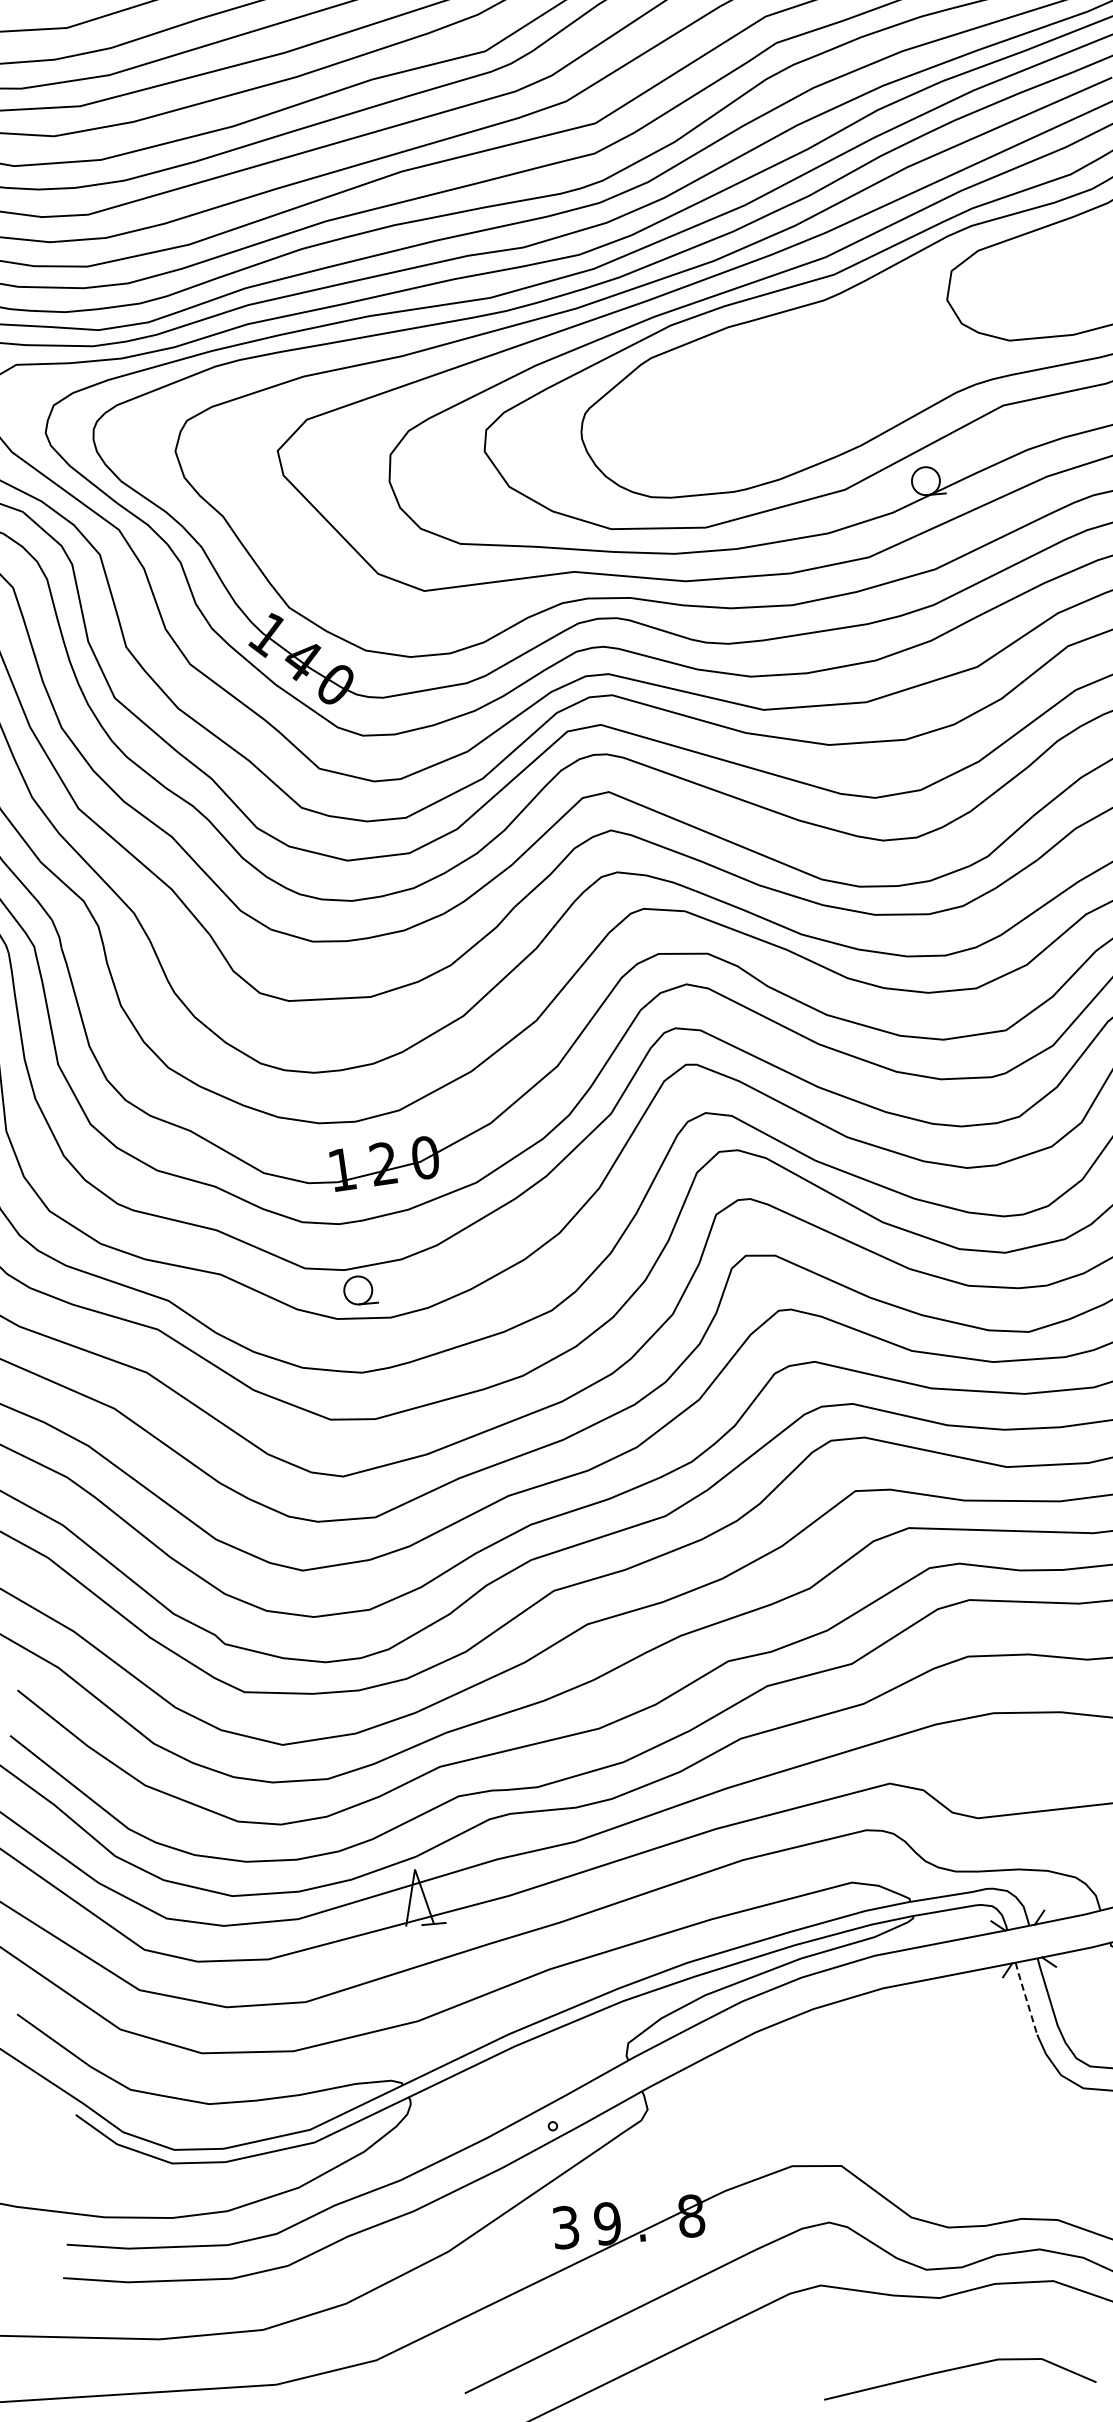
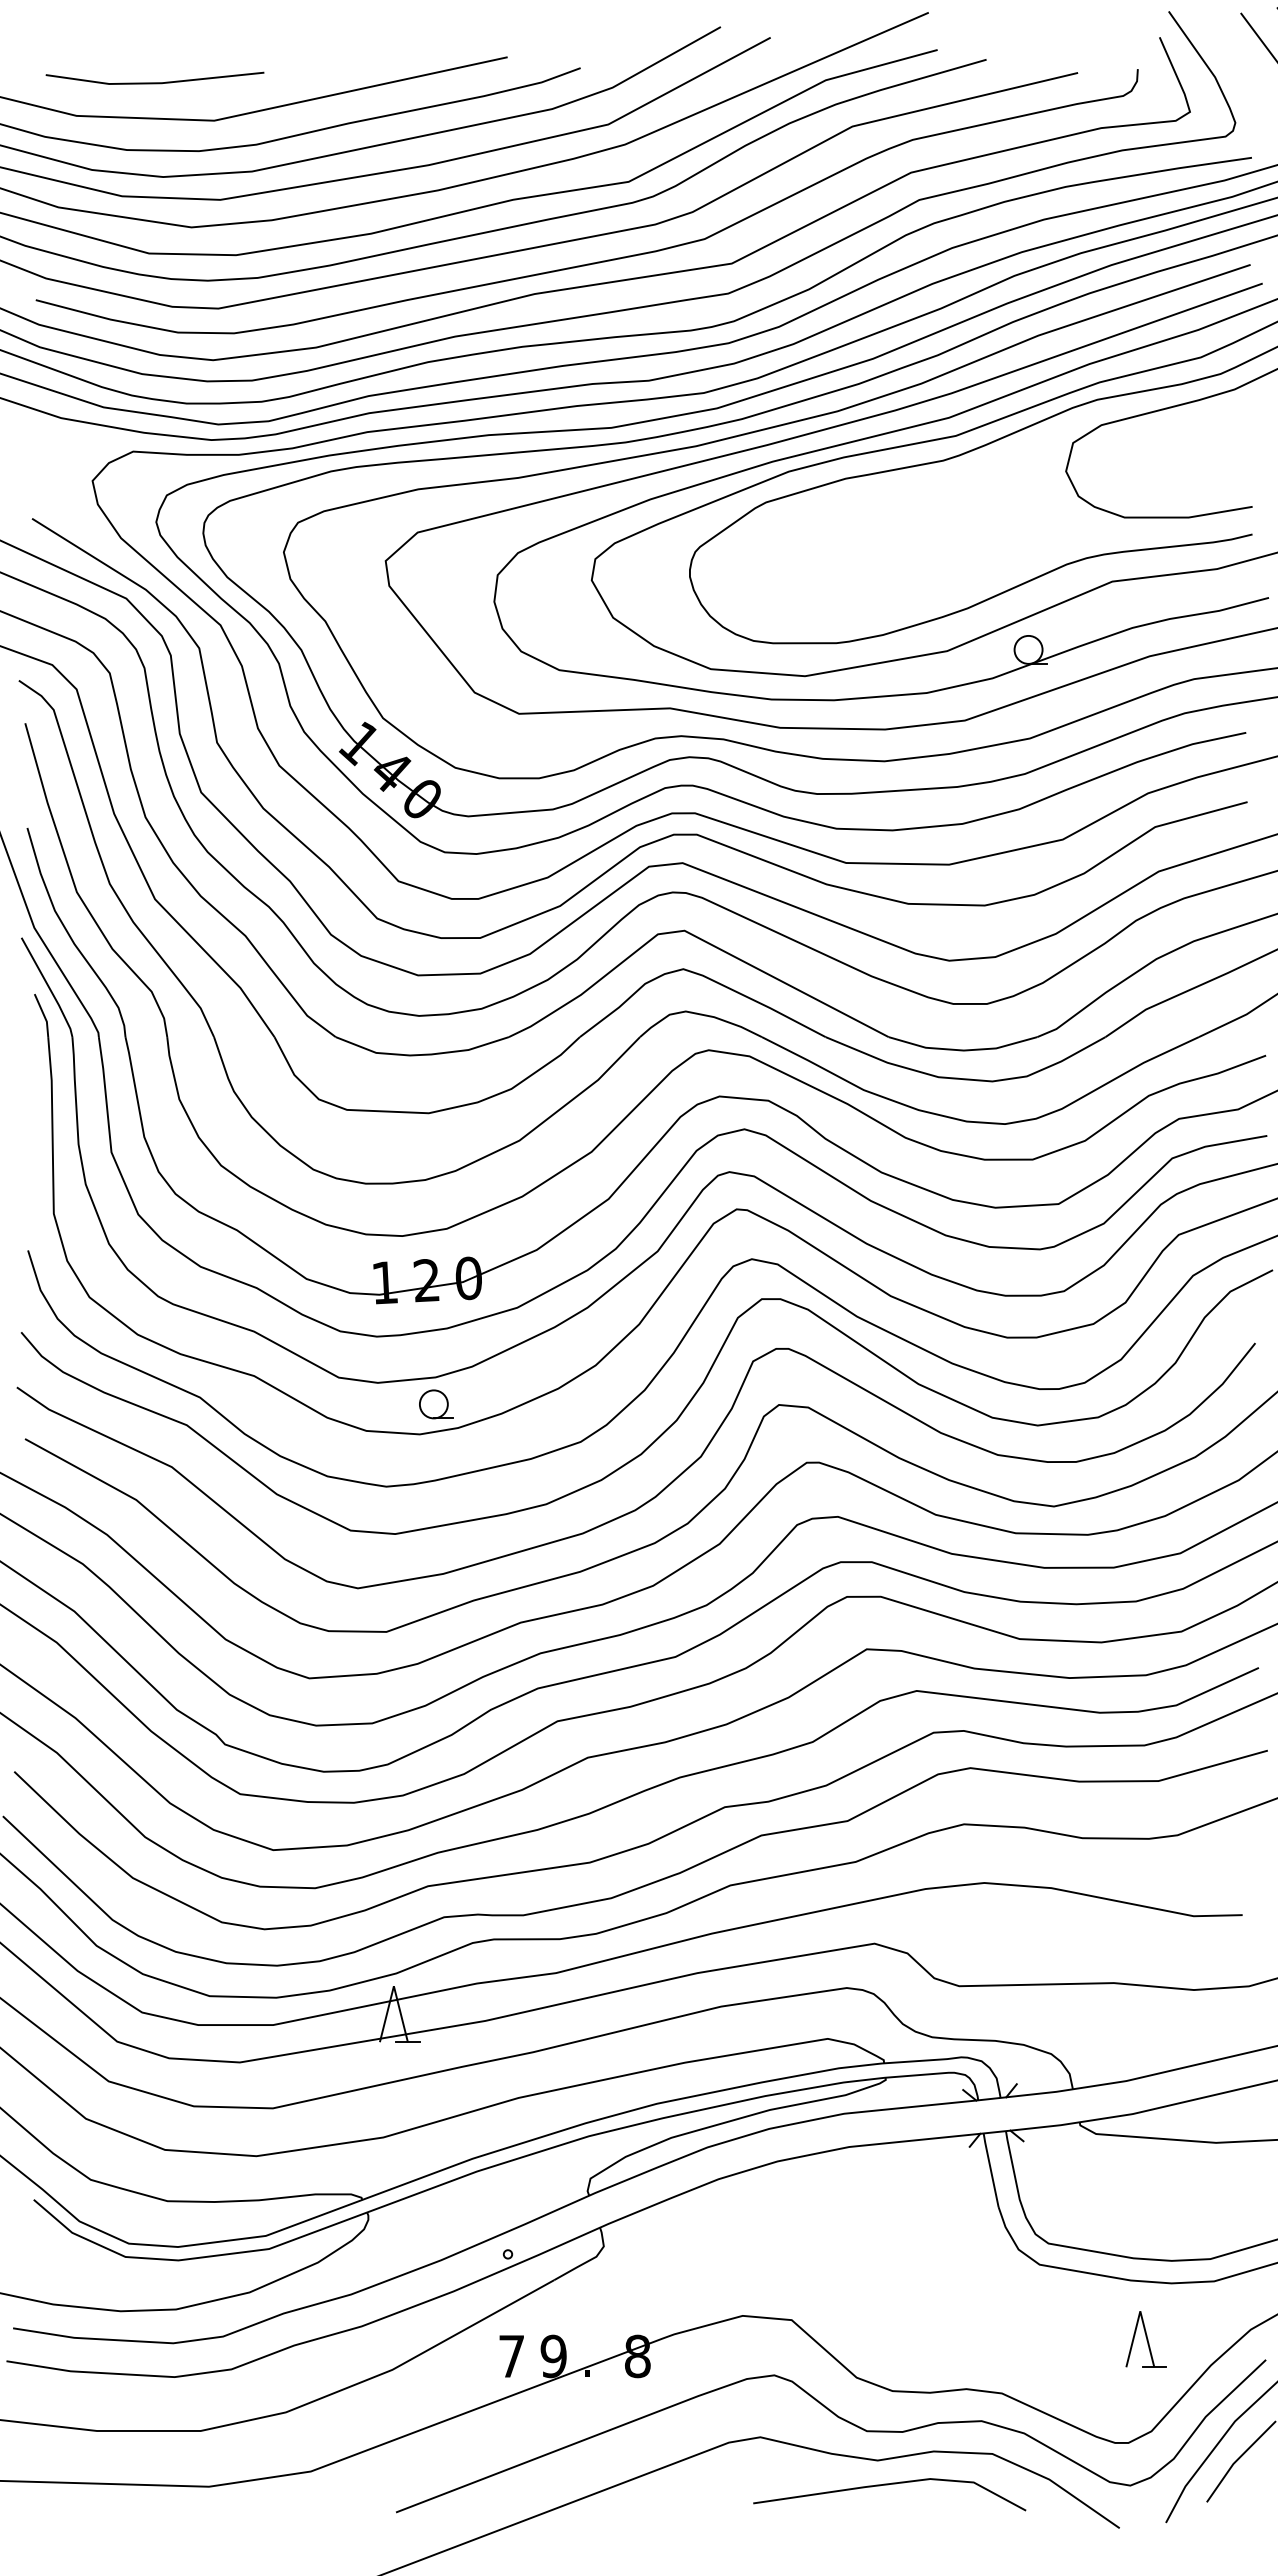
part: (360, 1290) -> (436, 1404), moved
line: (1025, 1998) -> (990, 2170), dashed -> solid
text: (565, 2227) -> (511, 2356), 3 -> 7
line: (957, 2369) -> (888, 2485), moved

